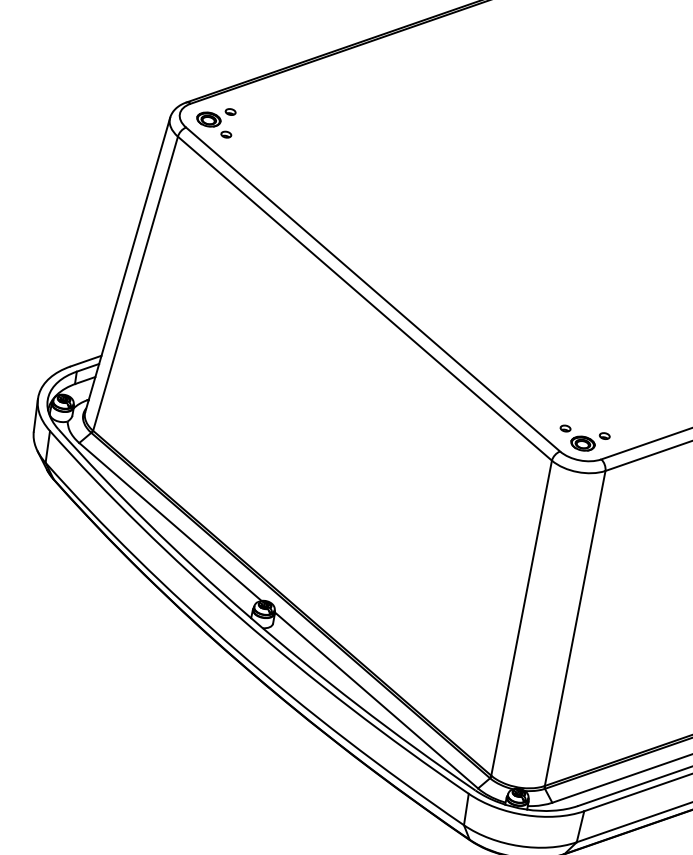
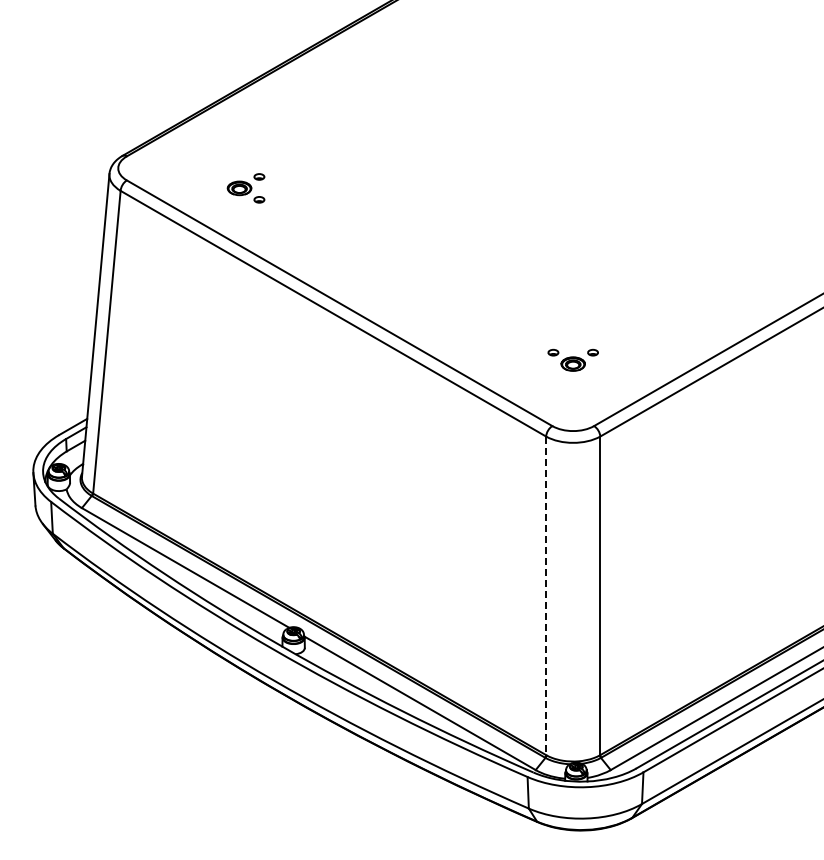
part: (214, 120) -> (245, 188), moved
part: (583, 438) -> (572, 359), moved
line: (521, 618) -> (546, 596), solid -> dashed

